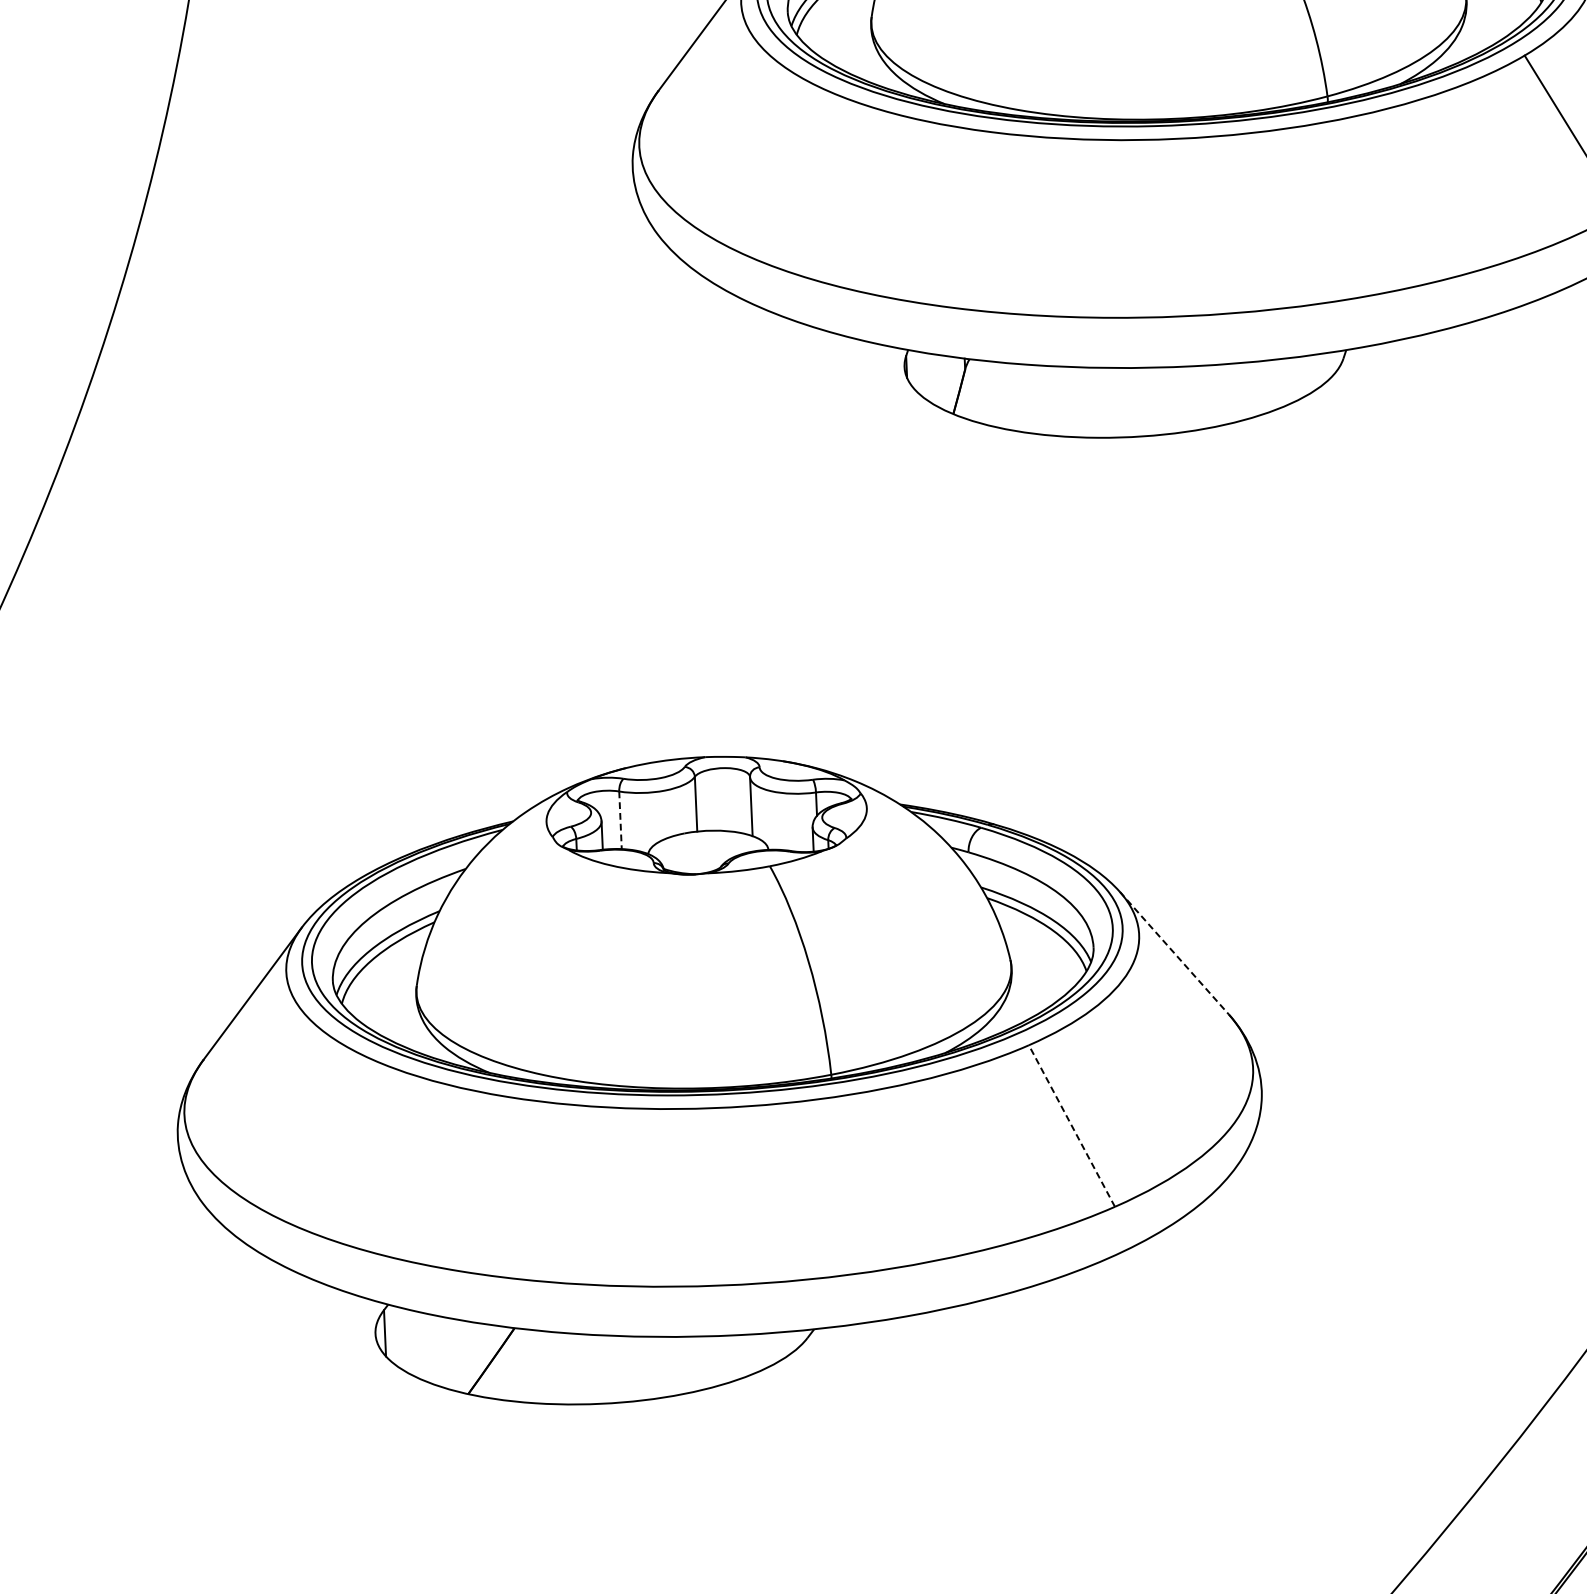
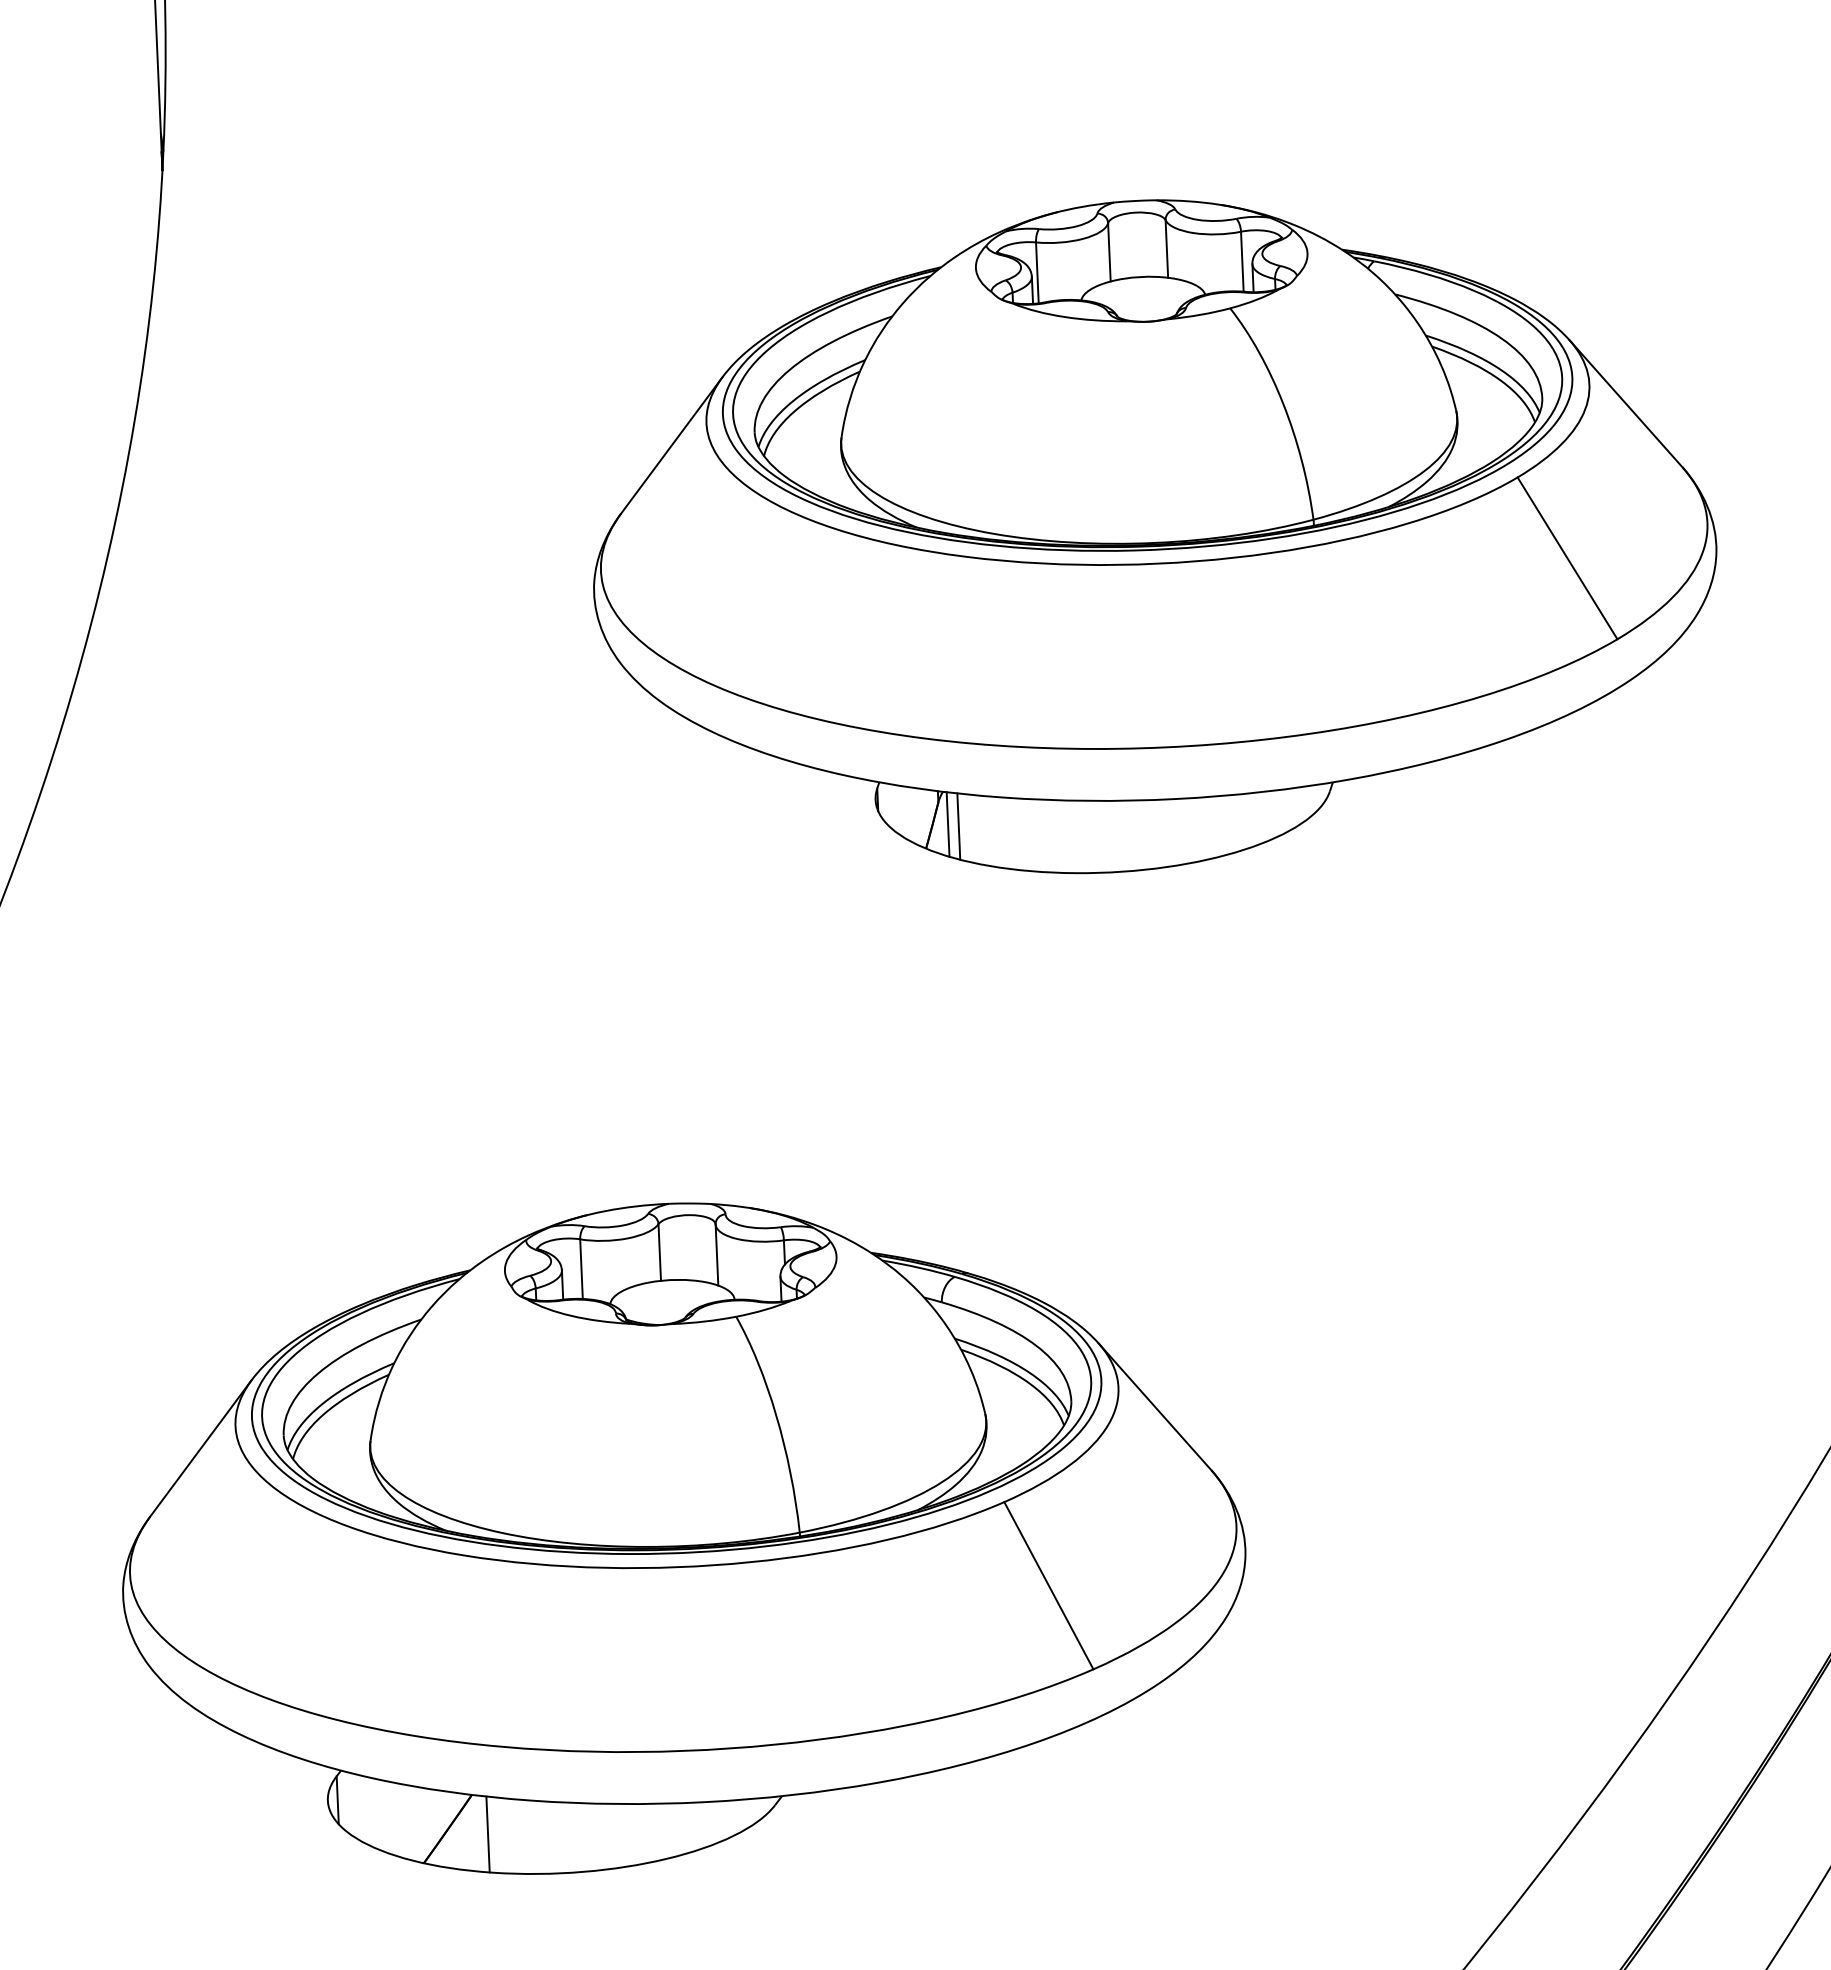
line: (974, 390) -> (947, 824), added
line: (984, 392) -> (958, 826), added
line: (620, 820) -> (581, 1269), dashed -> solid
line: (1173, 952) -> (1154, 1406), dashed -> solid
line: (1071, 1125) -> (1048, 1585), dashed -> solid
line: (529, 1366) -> (487, 1834), added

